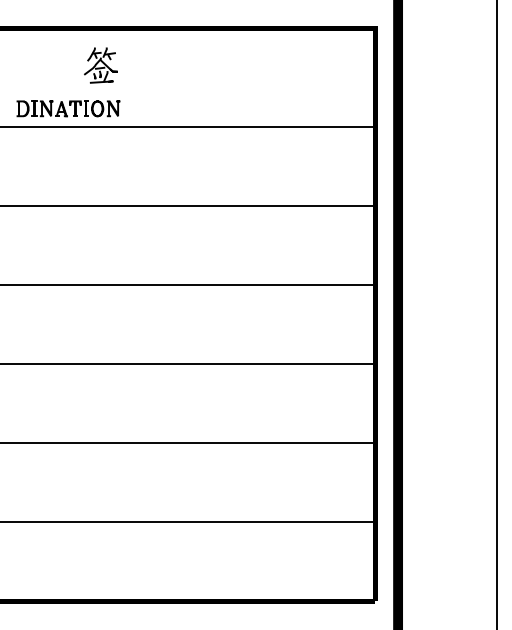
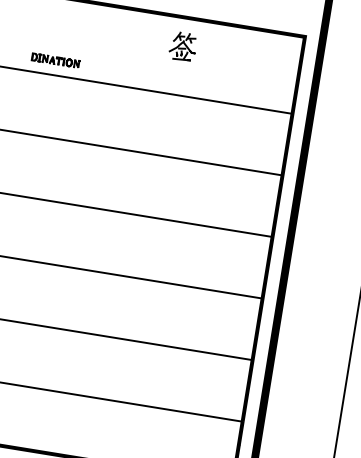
part: (100, 65) -> (182, 46), moved
part: (68, 108) -> (55, 60), size x0.6

